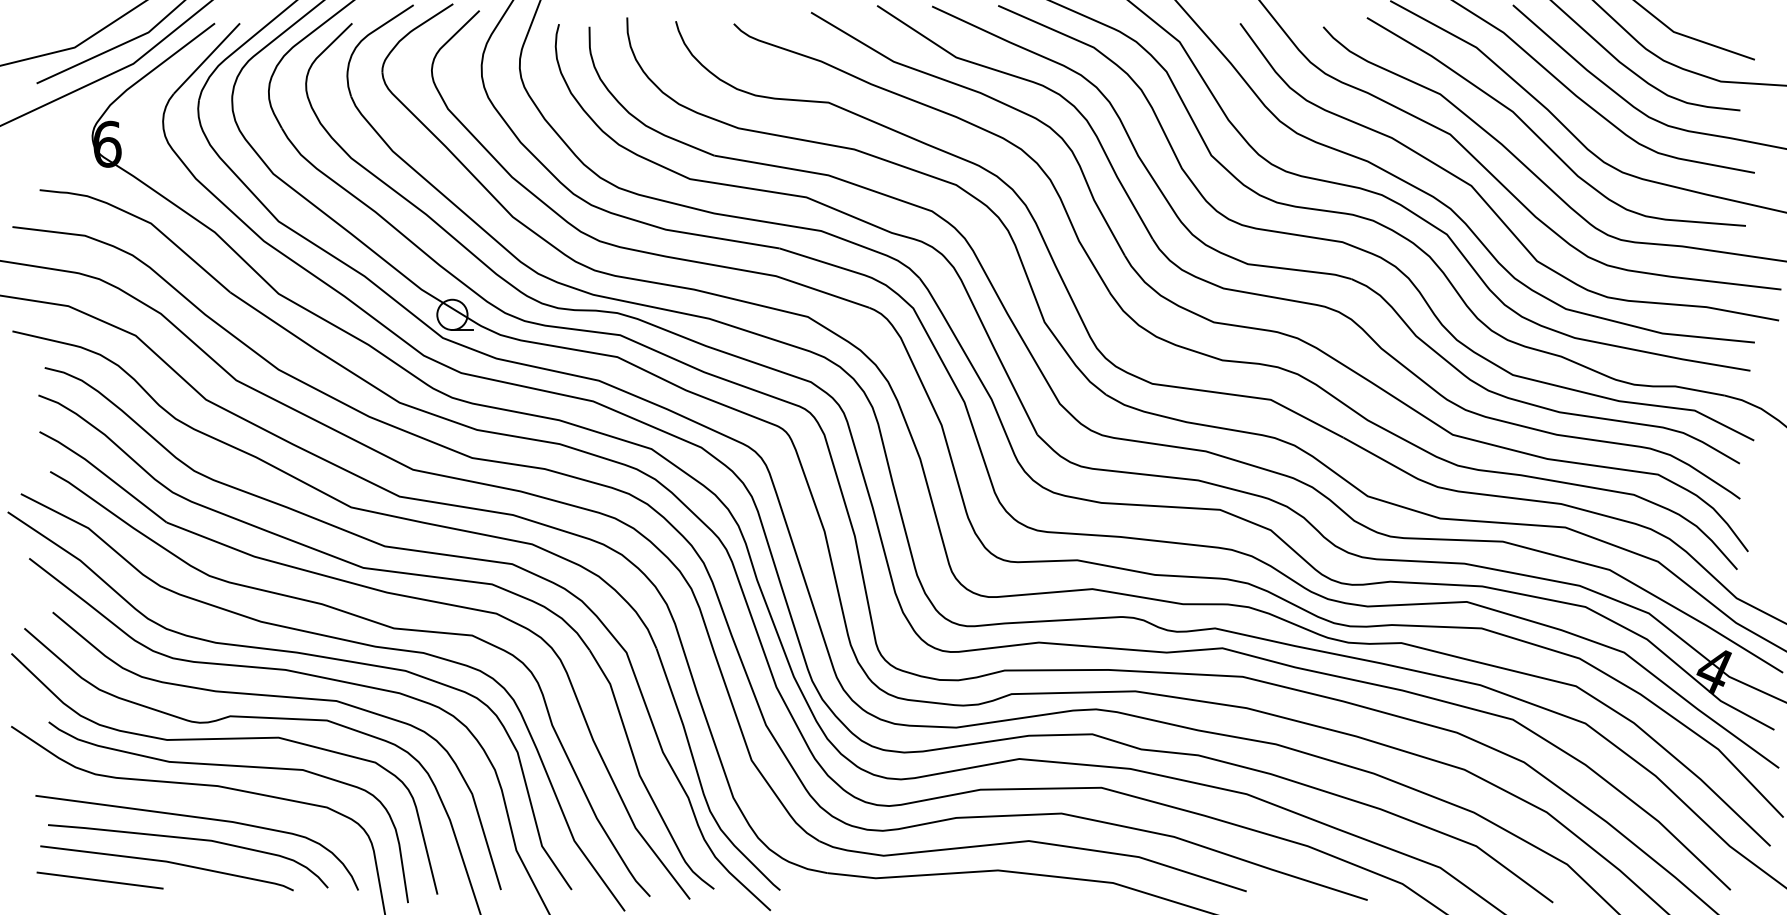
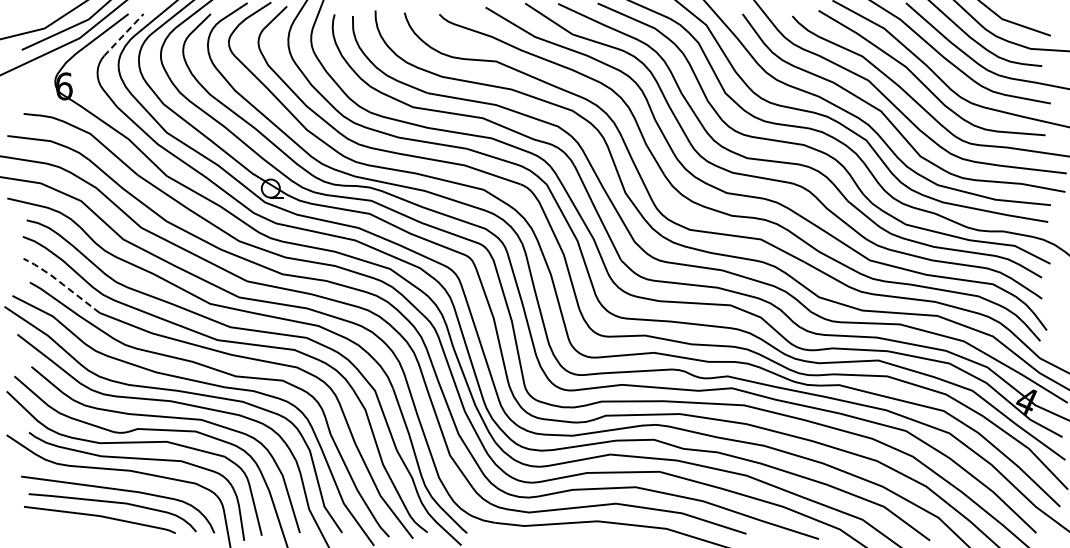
line: (206, 59) -> (123, 35), solid -> dashed
line: (102, 471) -> (61, 282), solid -> dashed
line: (99, 879) -> (59, 526), removed

